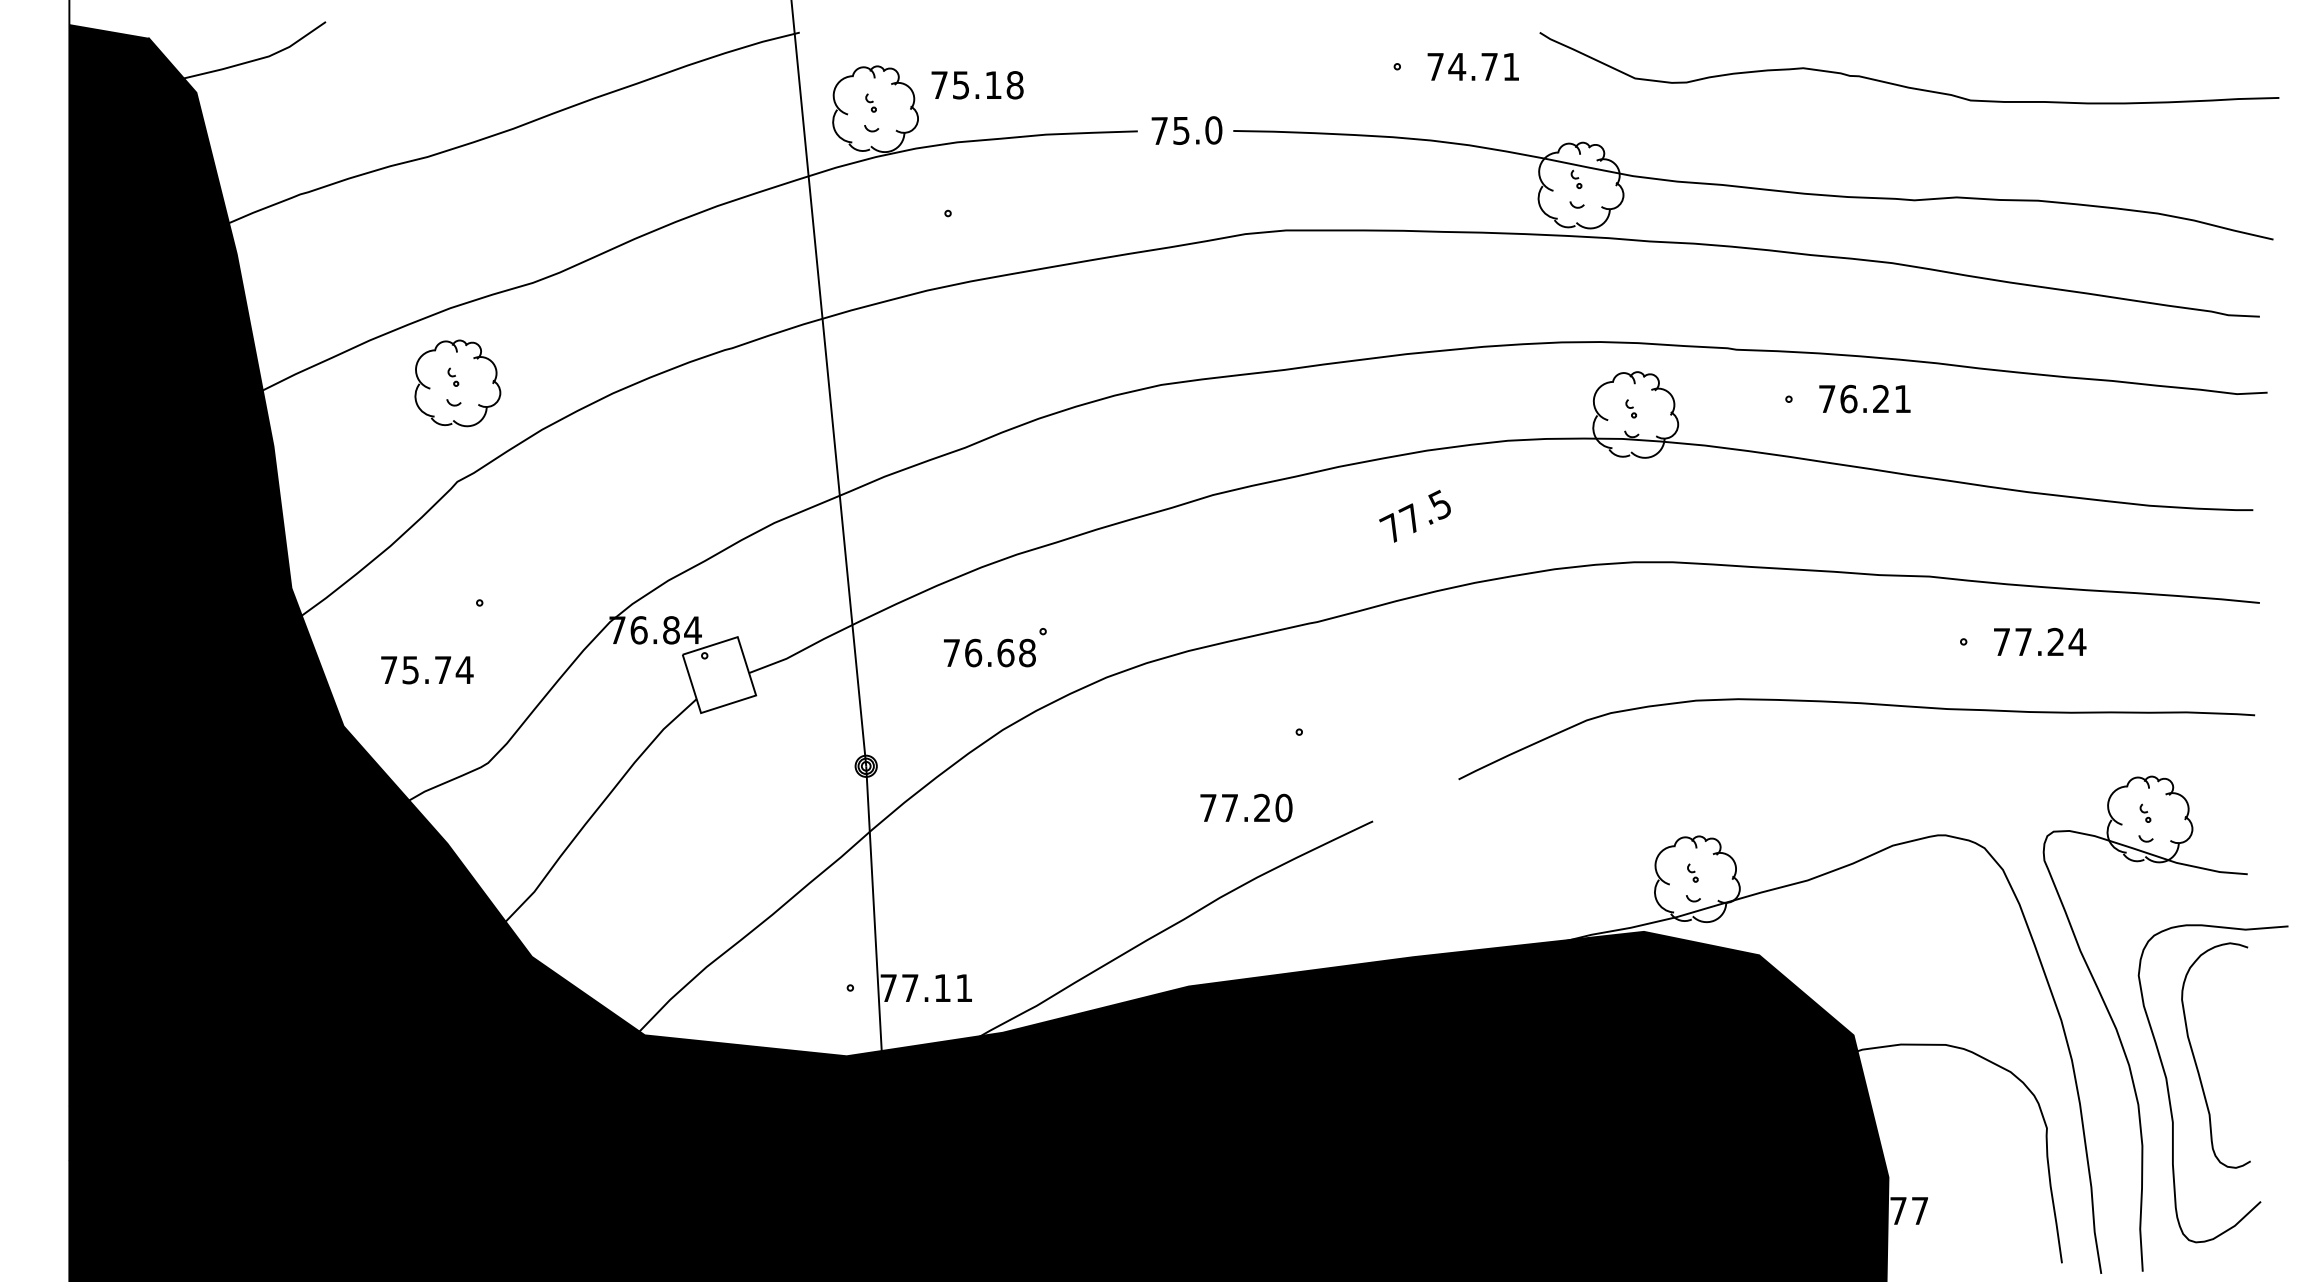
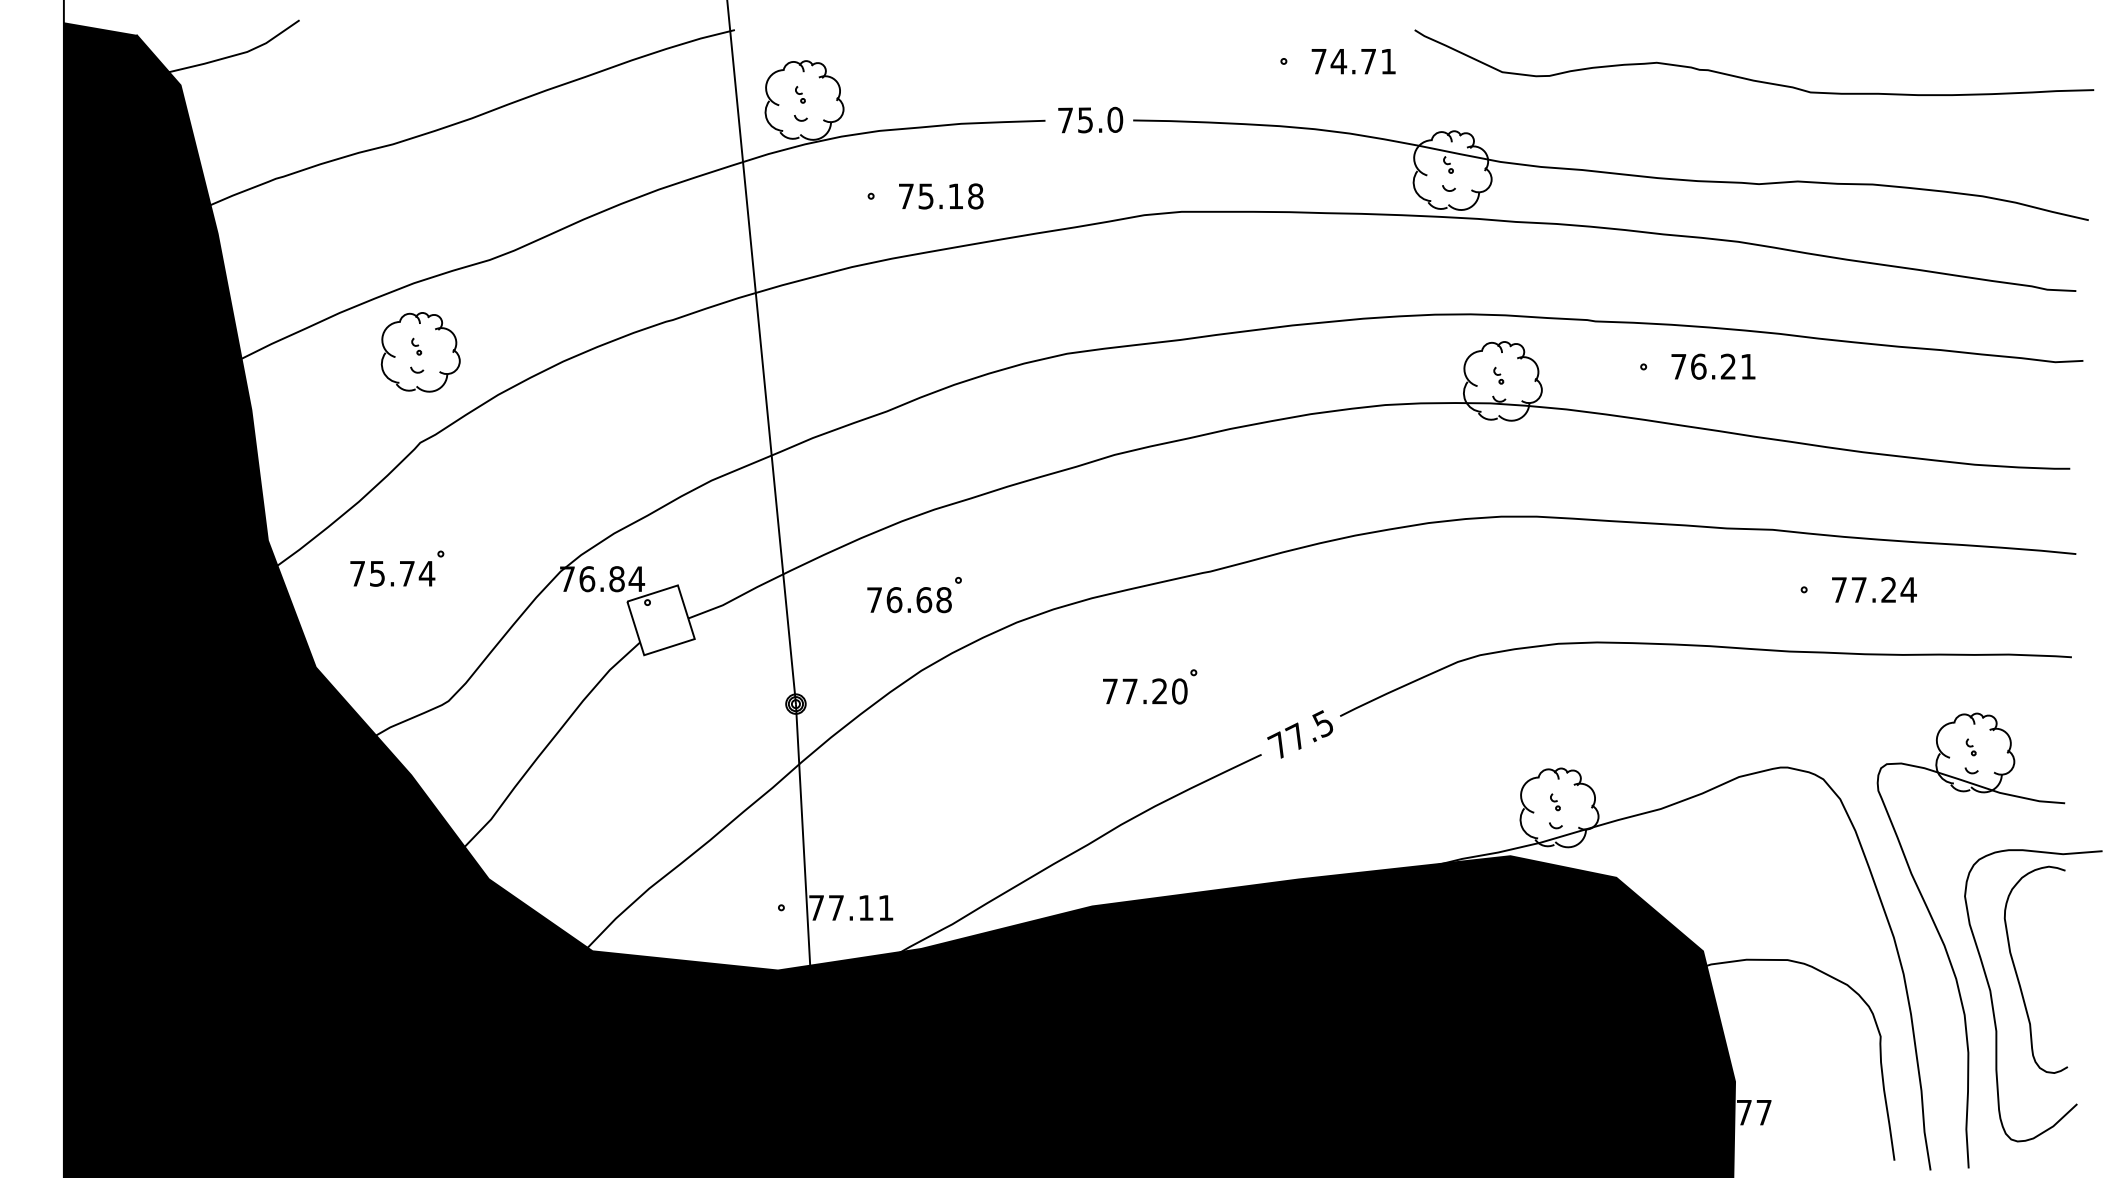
text: (977, 85) -> (941, 196), moved
text: (1415, 516) -> (1300, 734), moved
text: (427, 669) -> (392, 573), moved
text: (1246, 808) -> (1145, 691), moved

